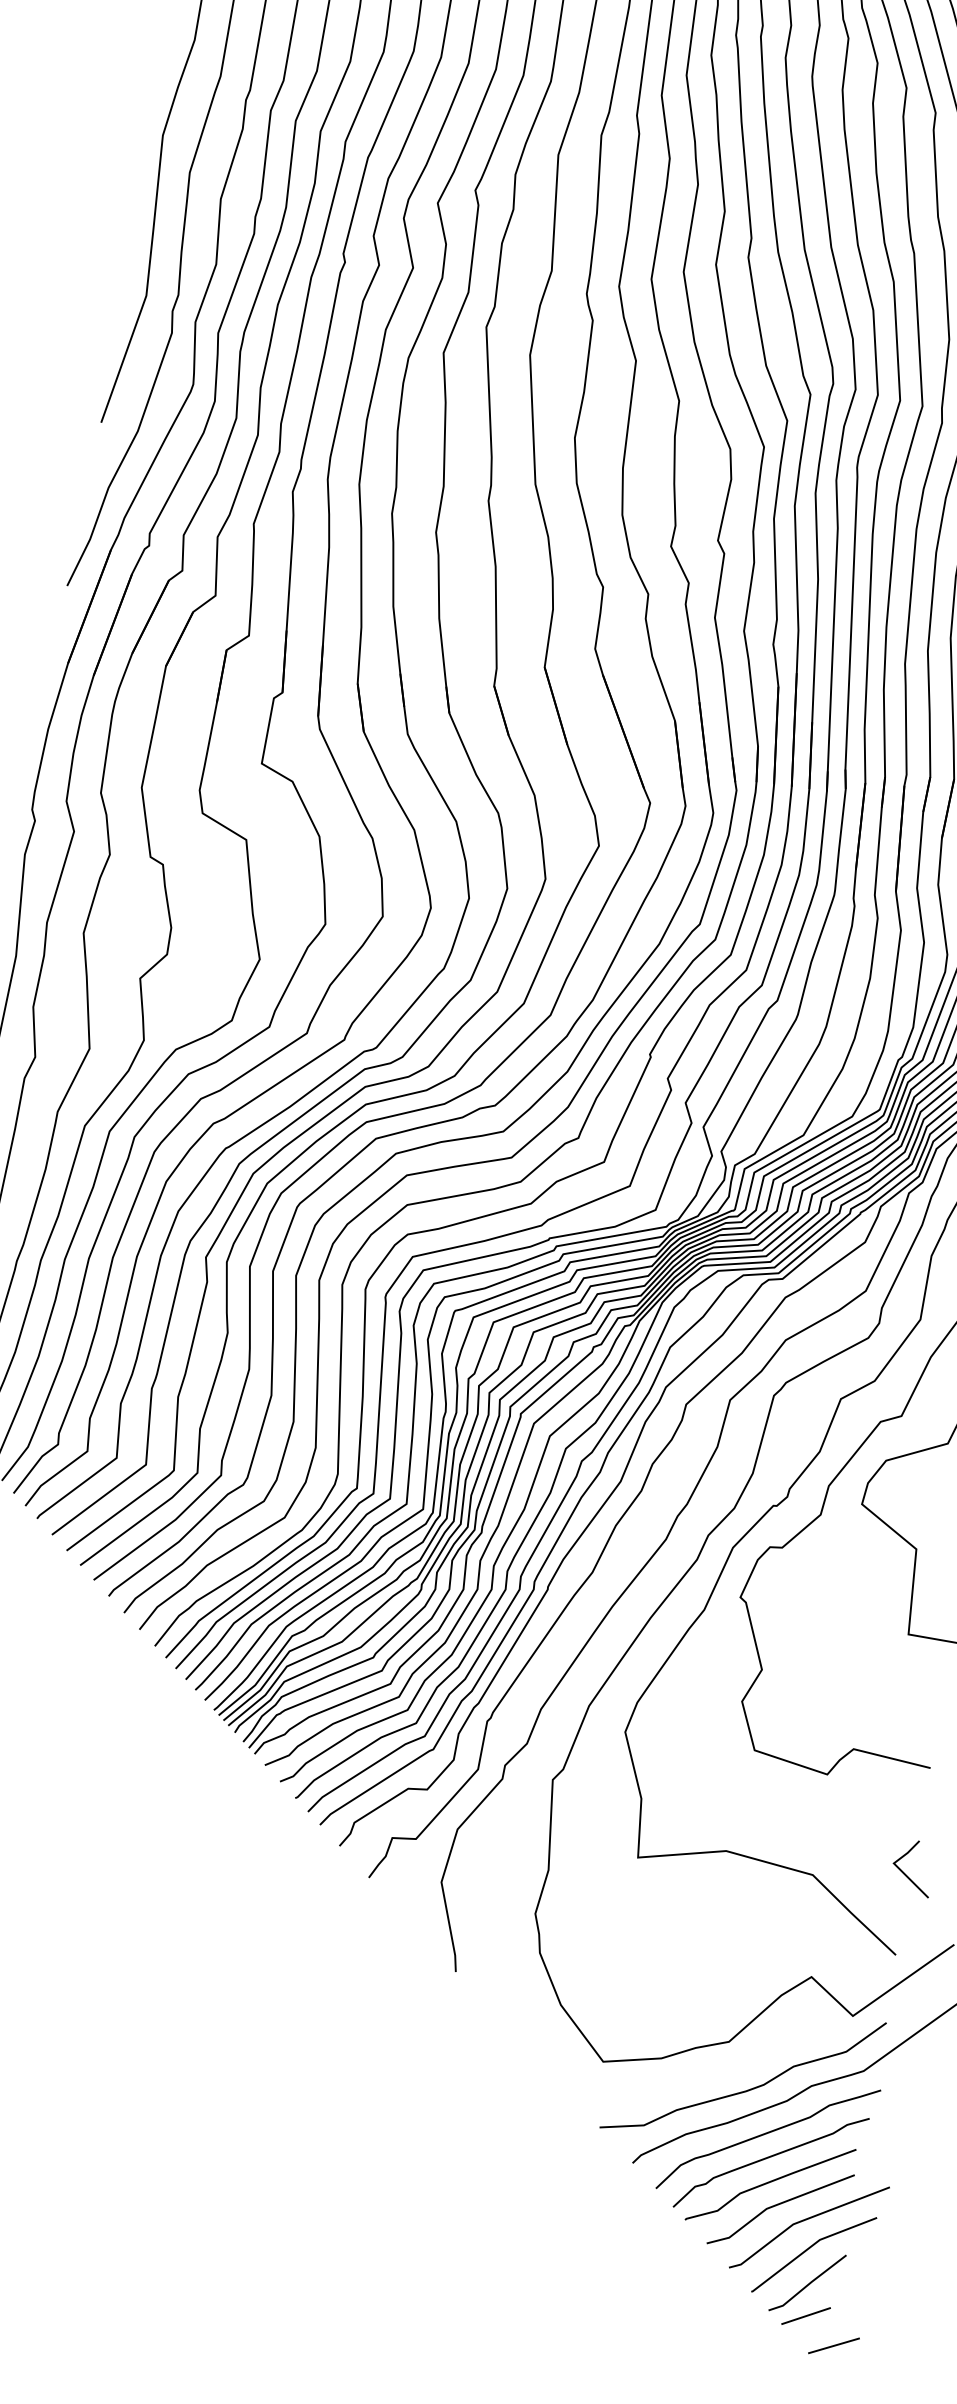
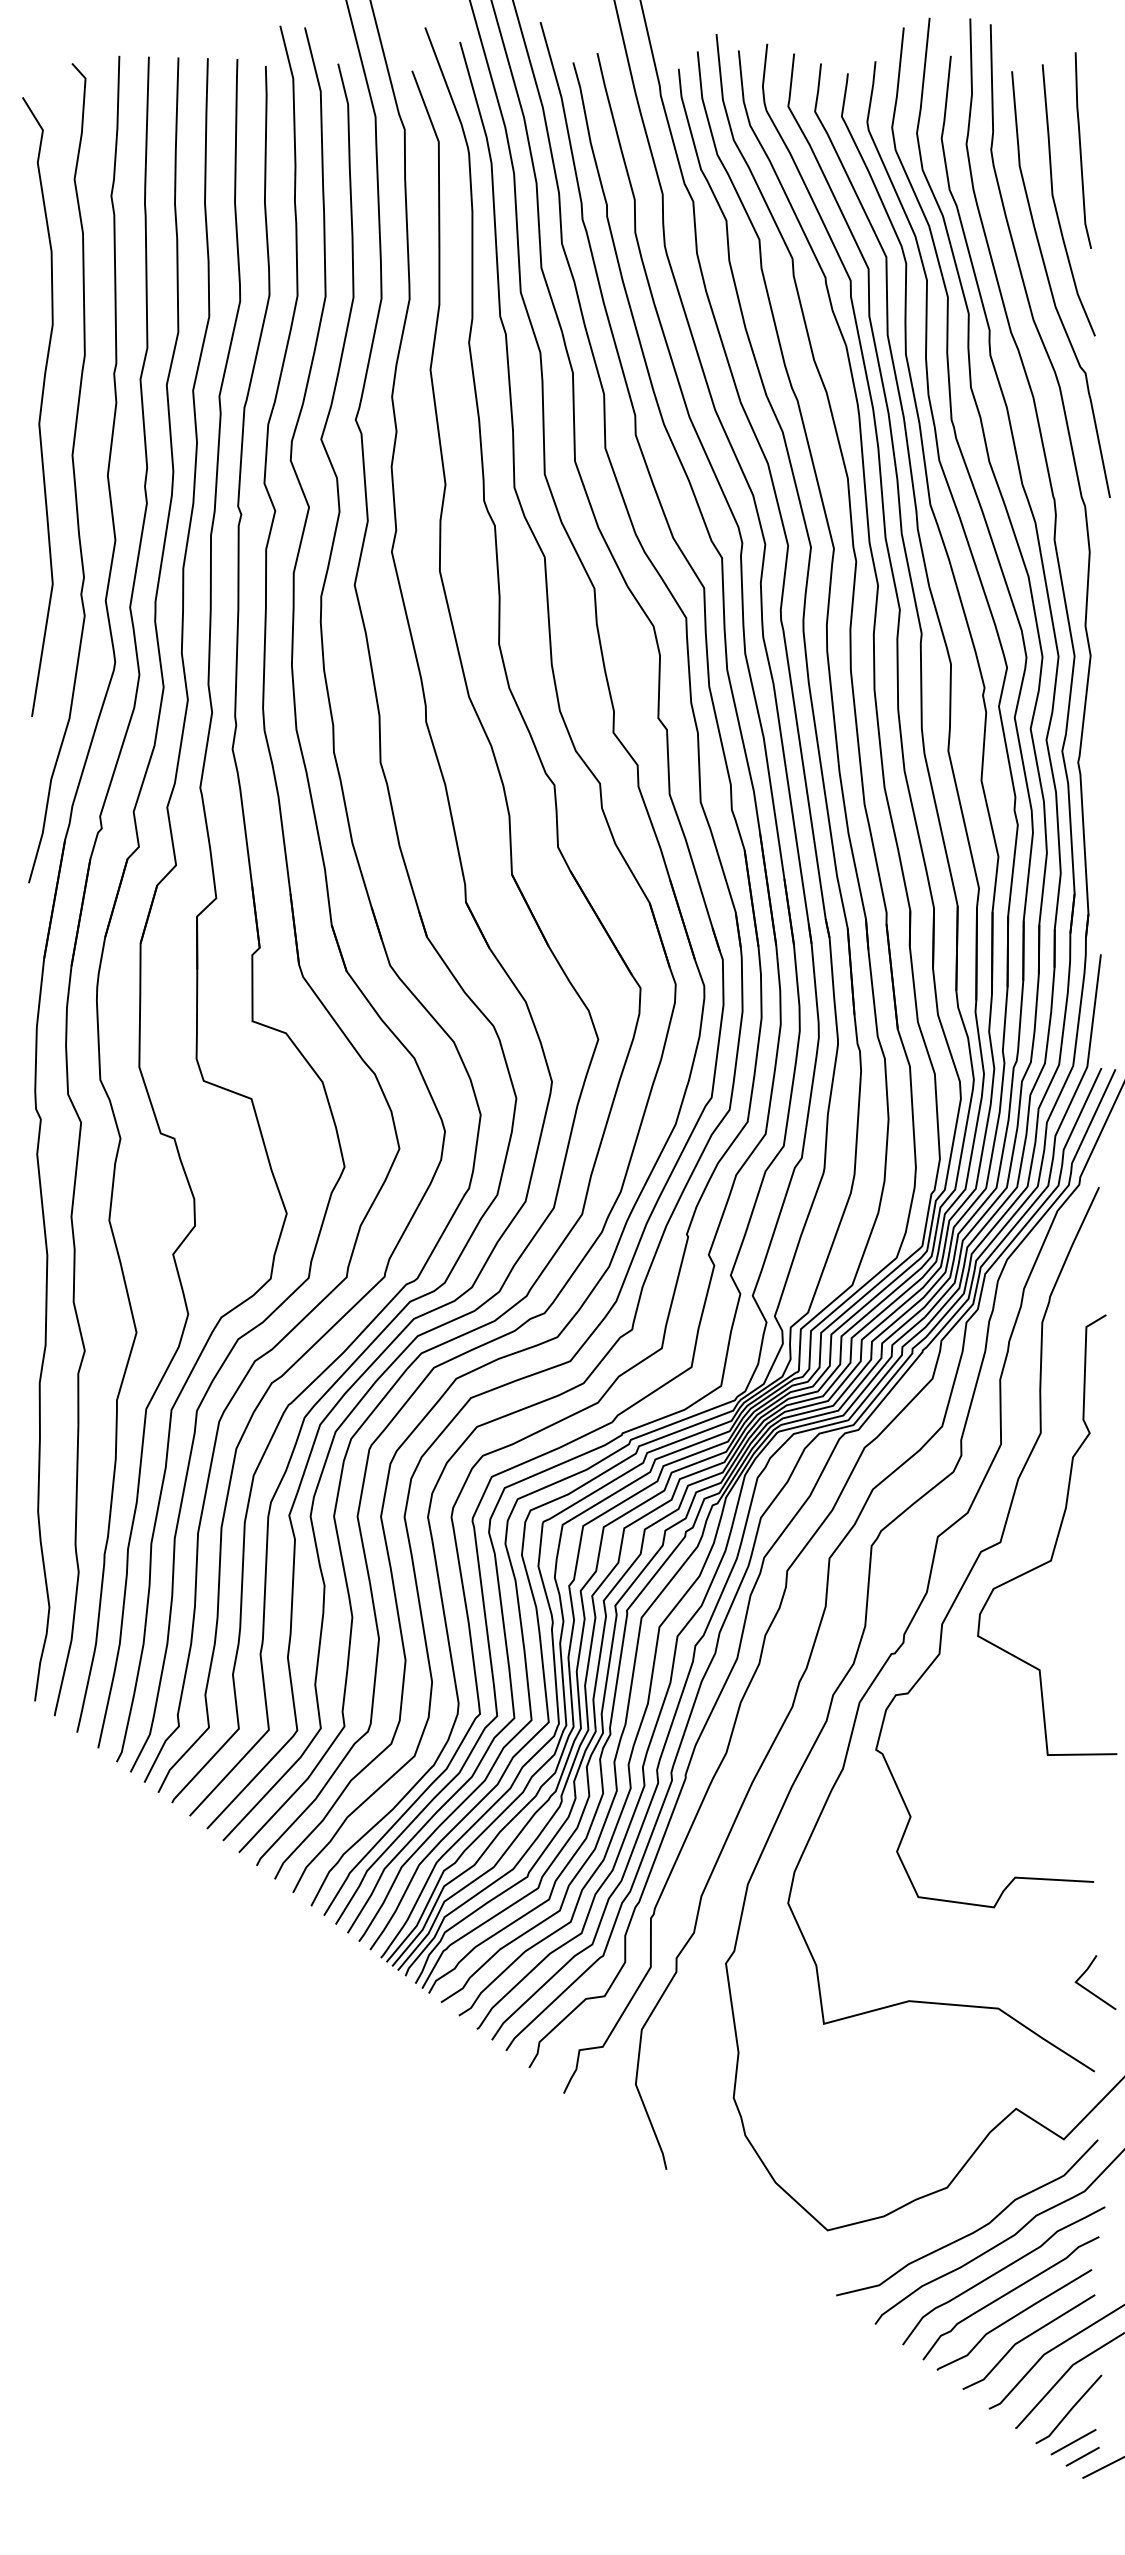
line: (812, 2331) -> (1082, 2456), added

